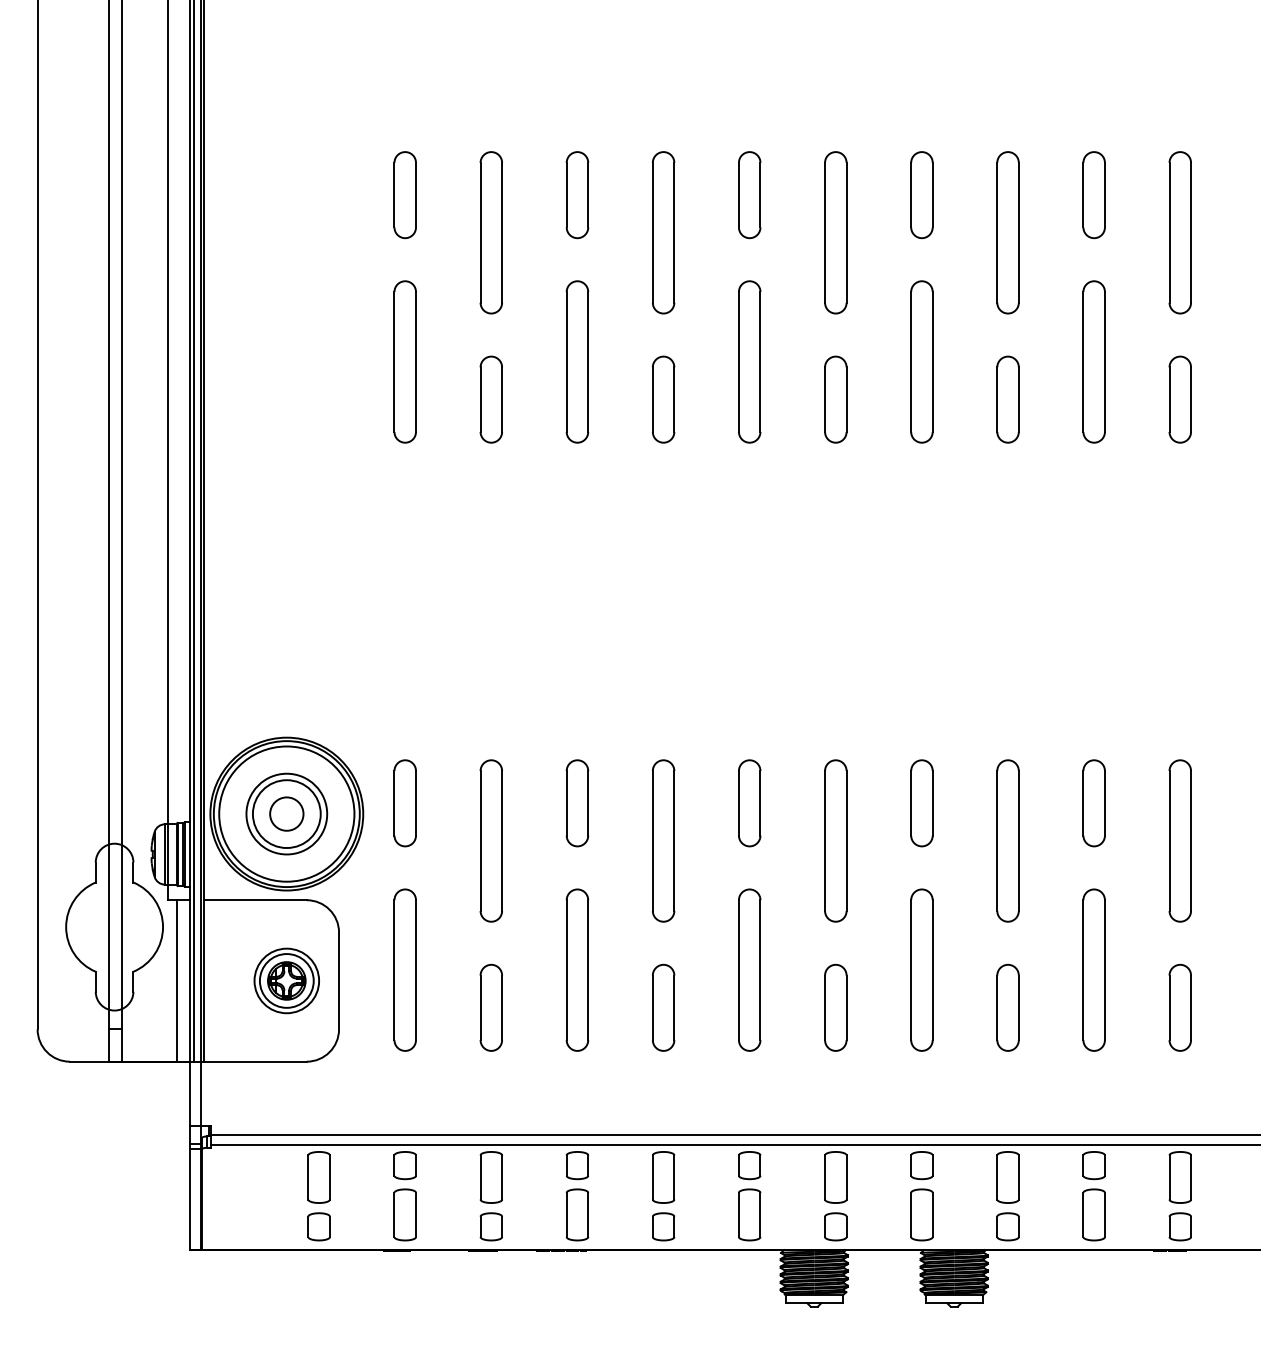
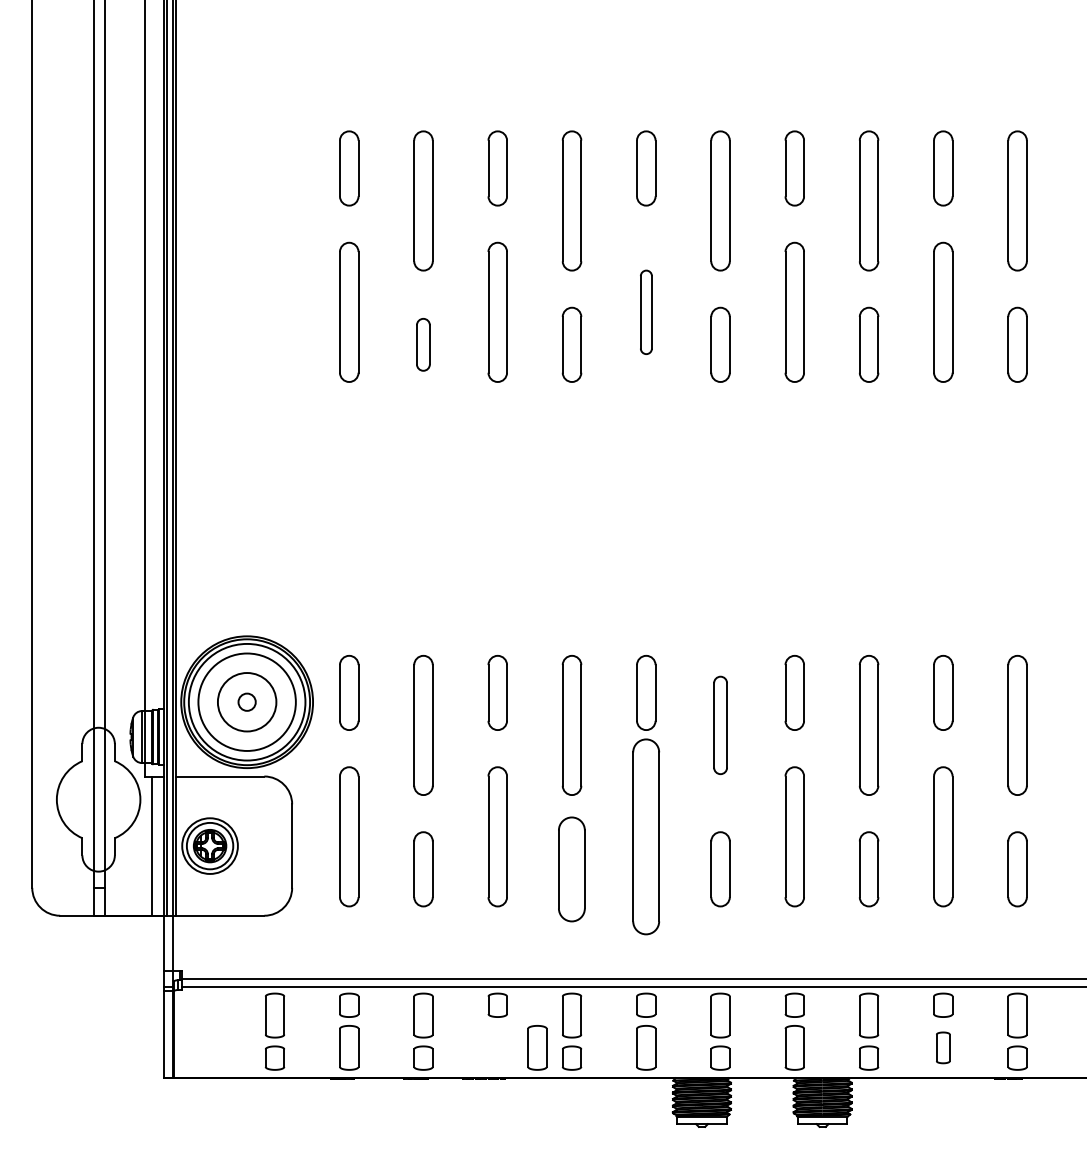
part: (749, 361) -> (646, 311), size x0.6
part: (490, 399) -> (422, 344), size x0.7
circle: (286, 813) -> (246, 701), size x0.6
circle: (286, 813) -> (246, 701), size x1.4
part: (835, 840) -> (720, 725), size x0.7
part: (749, 969) -> (646, 836), size x1.4
part: (286, 980) -> (209, 845), moved
part: (663, 1007) -> (571, 869), size x1.4
part: (577, 1214) -> (537, 1047), moved
part: (1093, 1214) -> (942, 1047), size x0.7

